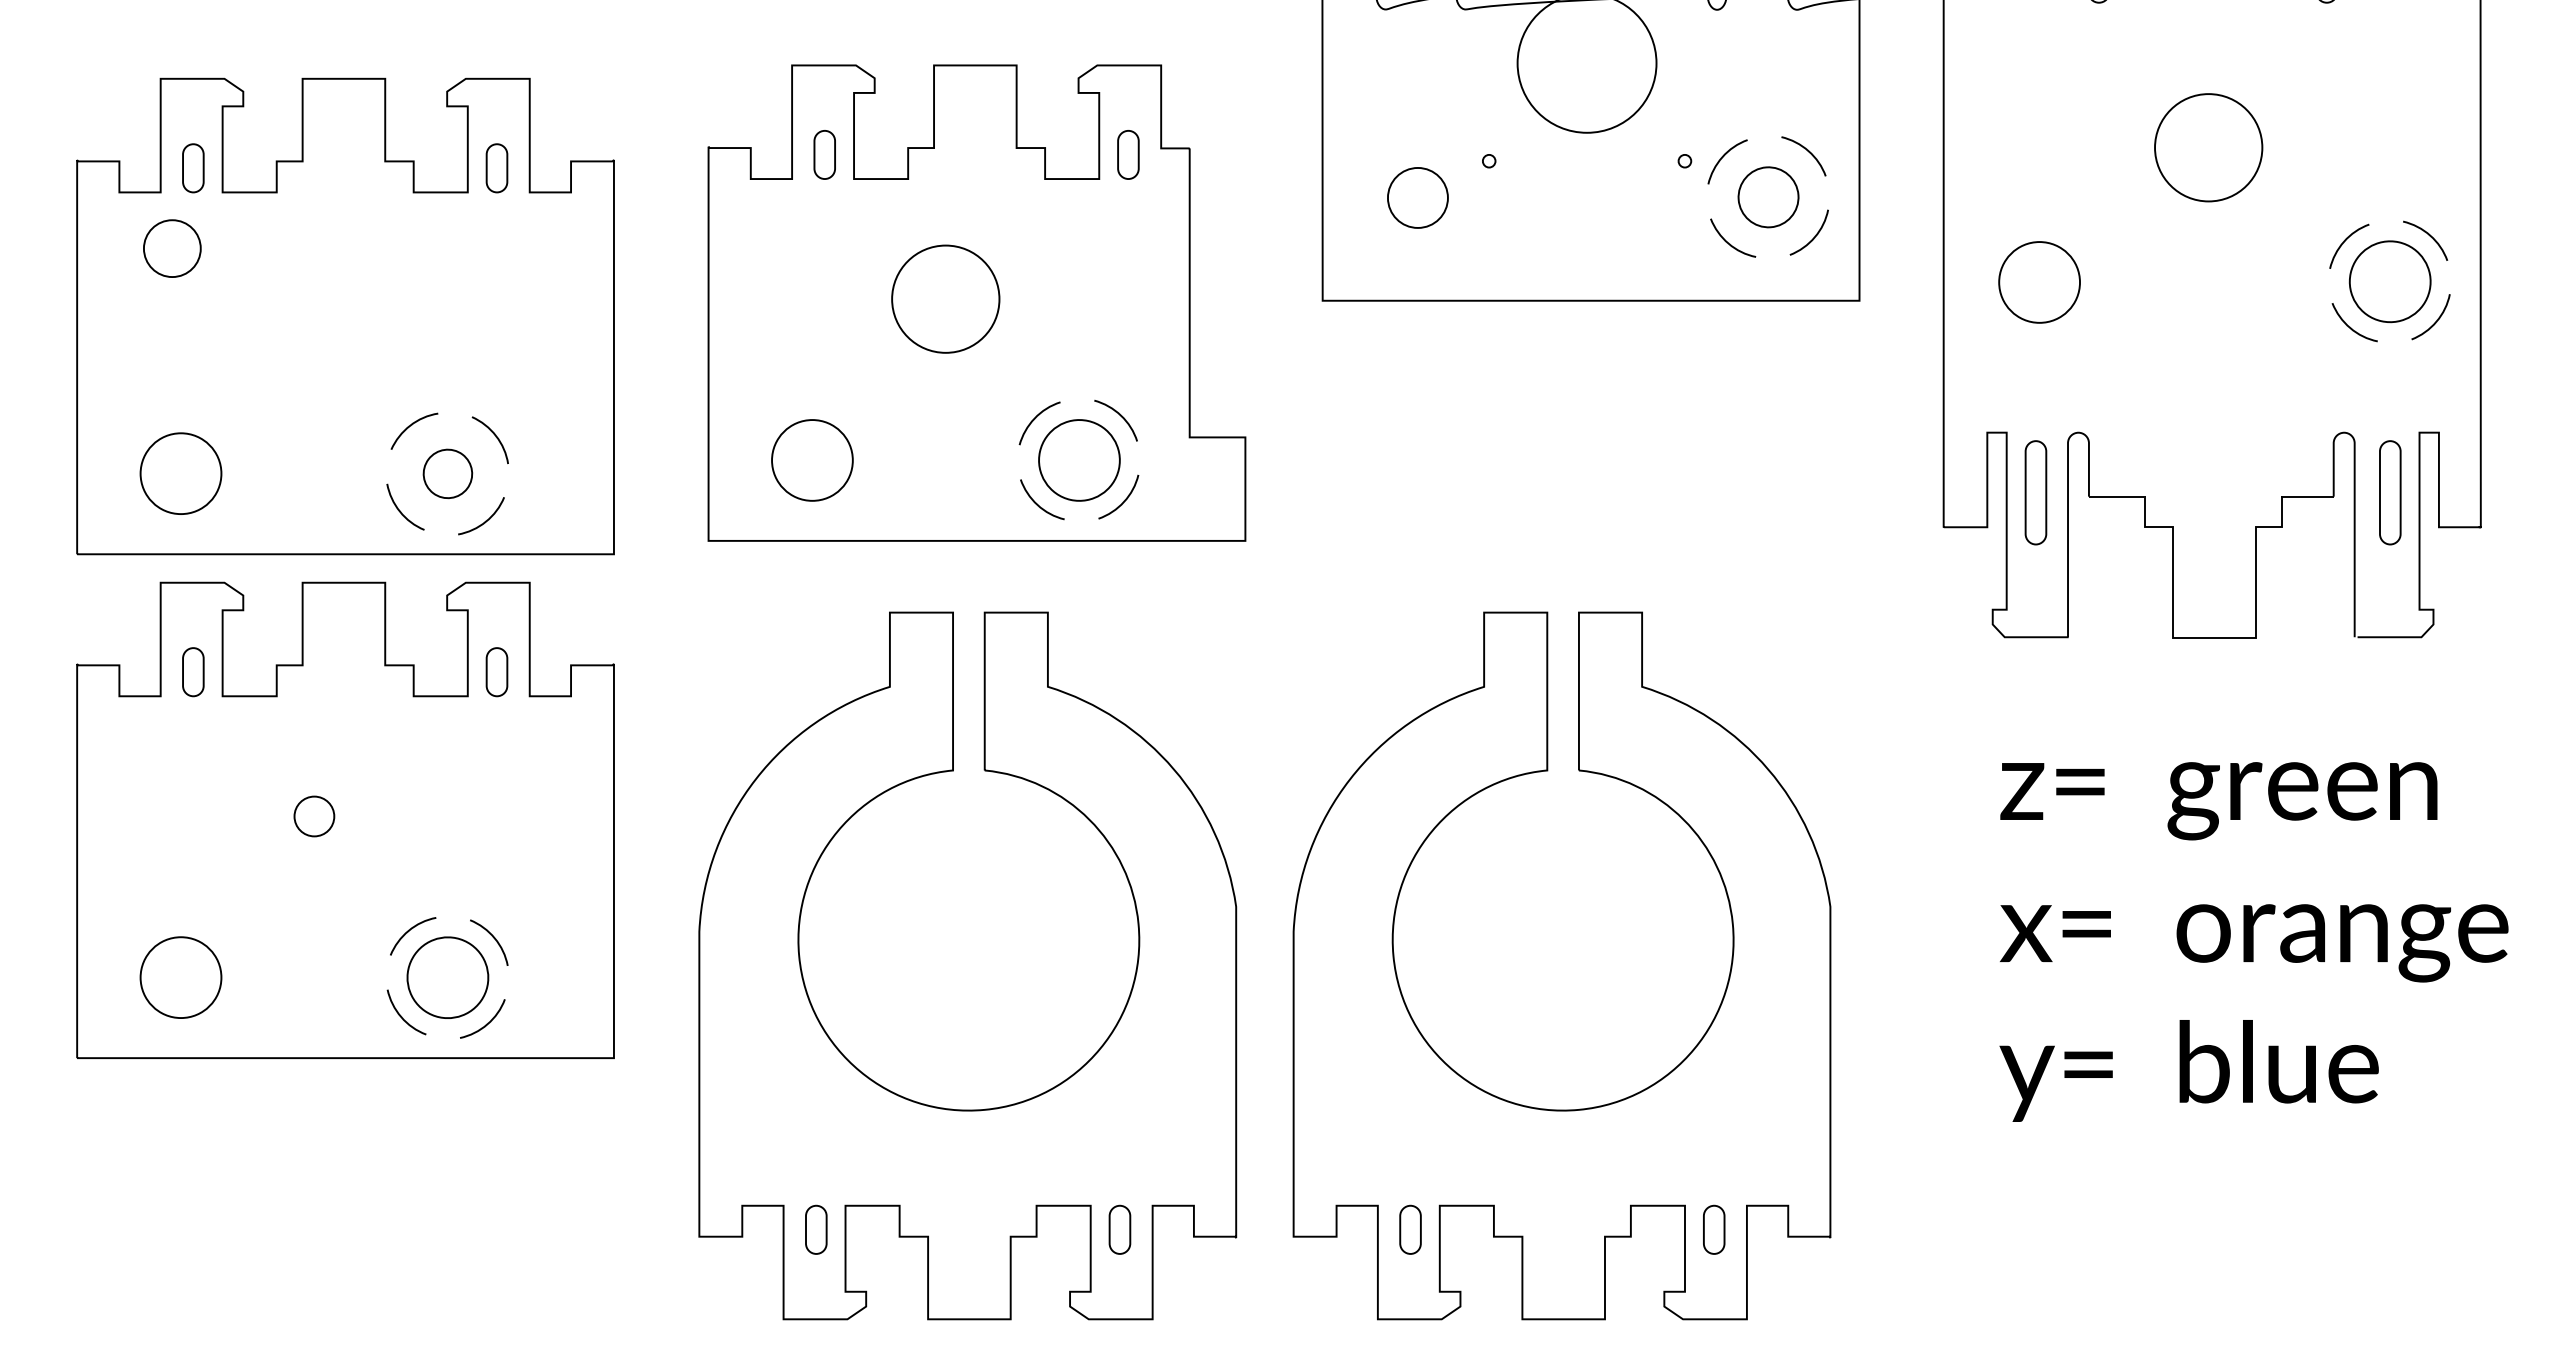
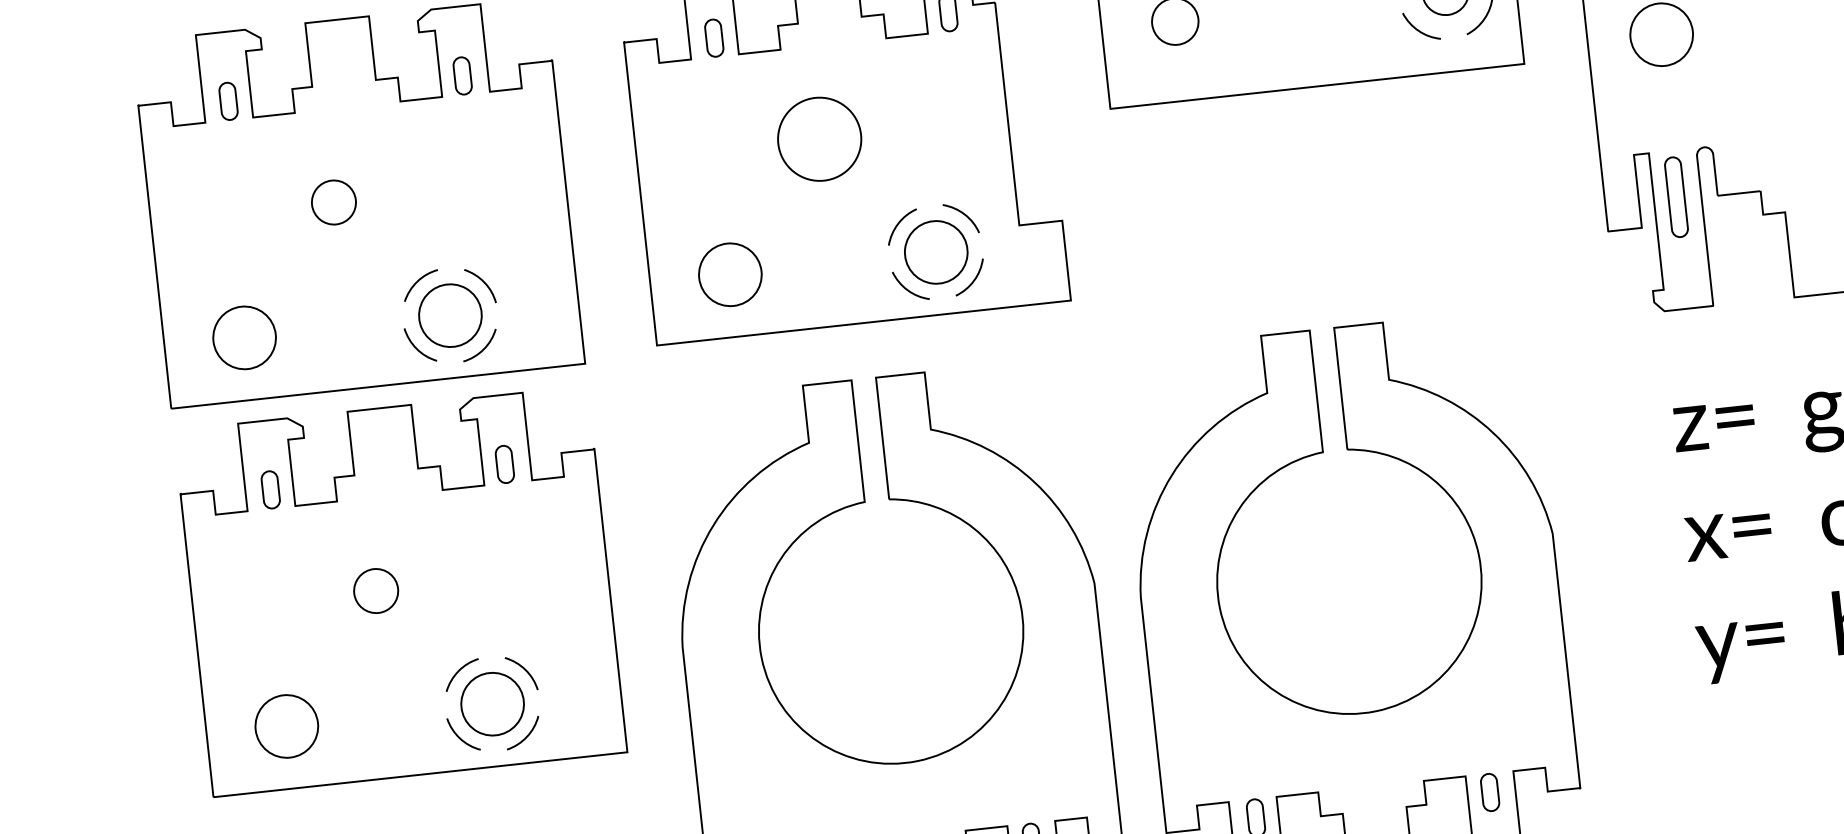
part: (172, 248) -> (334, 202), moved
part: (447, 473) -> (450, 315), size x1.67
part: (314, 816) -> (376, 591), size x1.43

